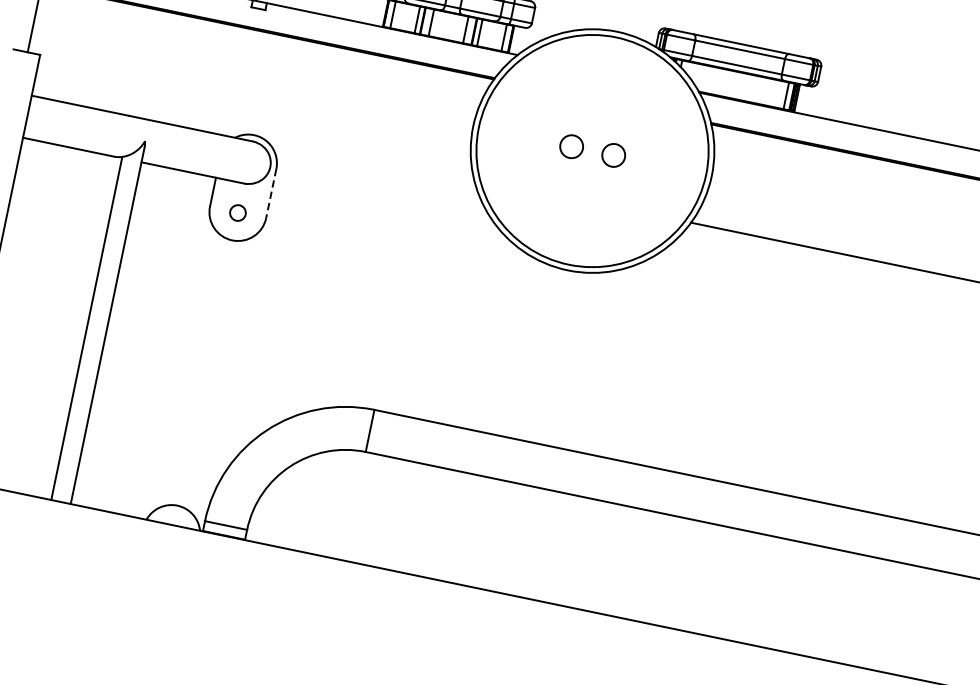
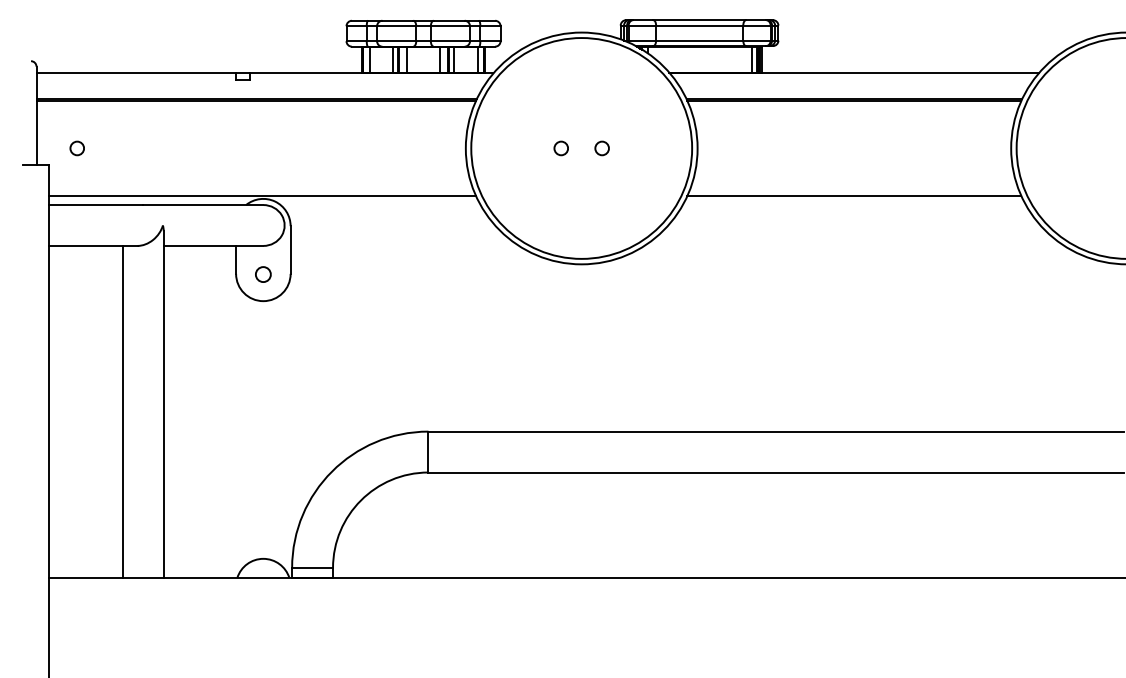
circle: (72, 43) -> (76, 148), added
line: (253, 132) -> (262, 196), added
circle: (570, 146) -> (560, 148), size x0.62
circle: (612, 155) -> (601, 148), size x0.62
line: (271, 194) -> (290, 250), dashed -> solid
line: (86, 328) -> (122, 411), moved

